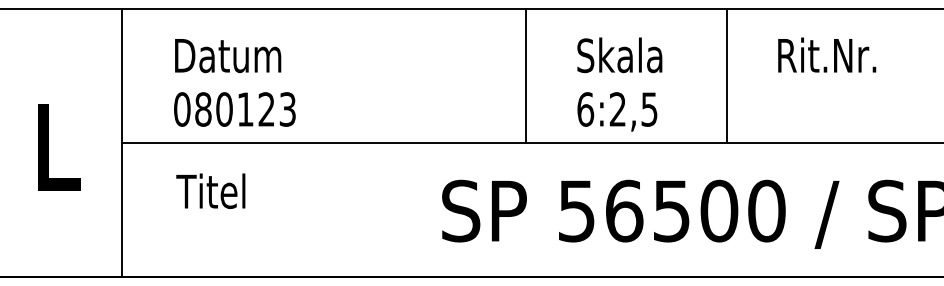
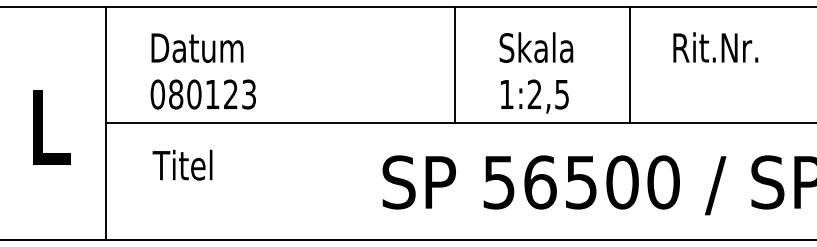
text: (585, 109) -> (506, 94), 6:2,5 -> 1:2,5

